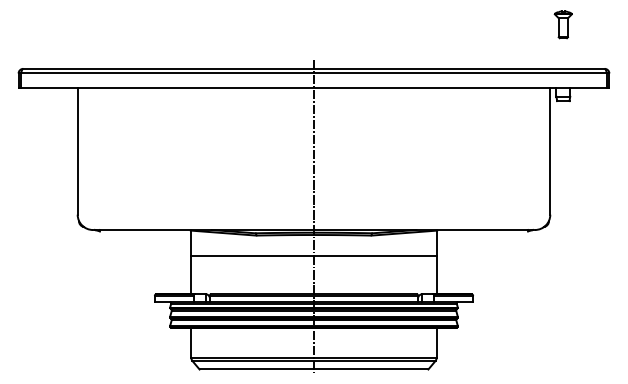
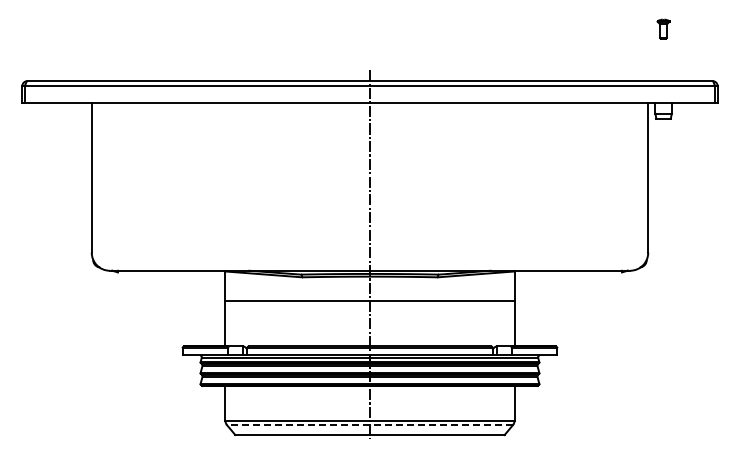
part: (563, 24) -> (663, 28), size x0.6
line: (313, 361) -> (369, 425), solid -> dashed

